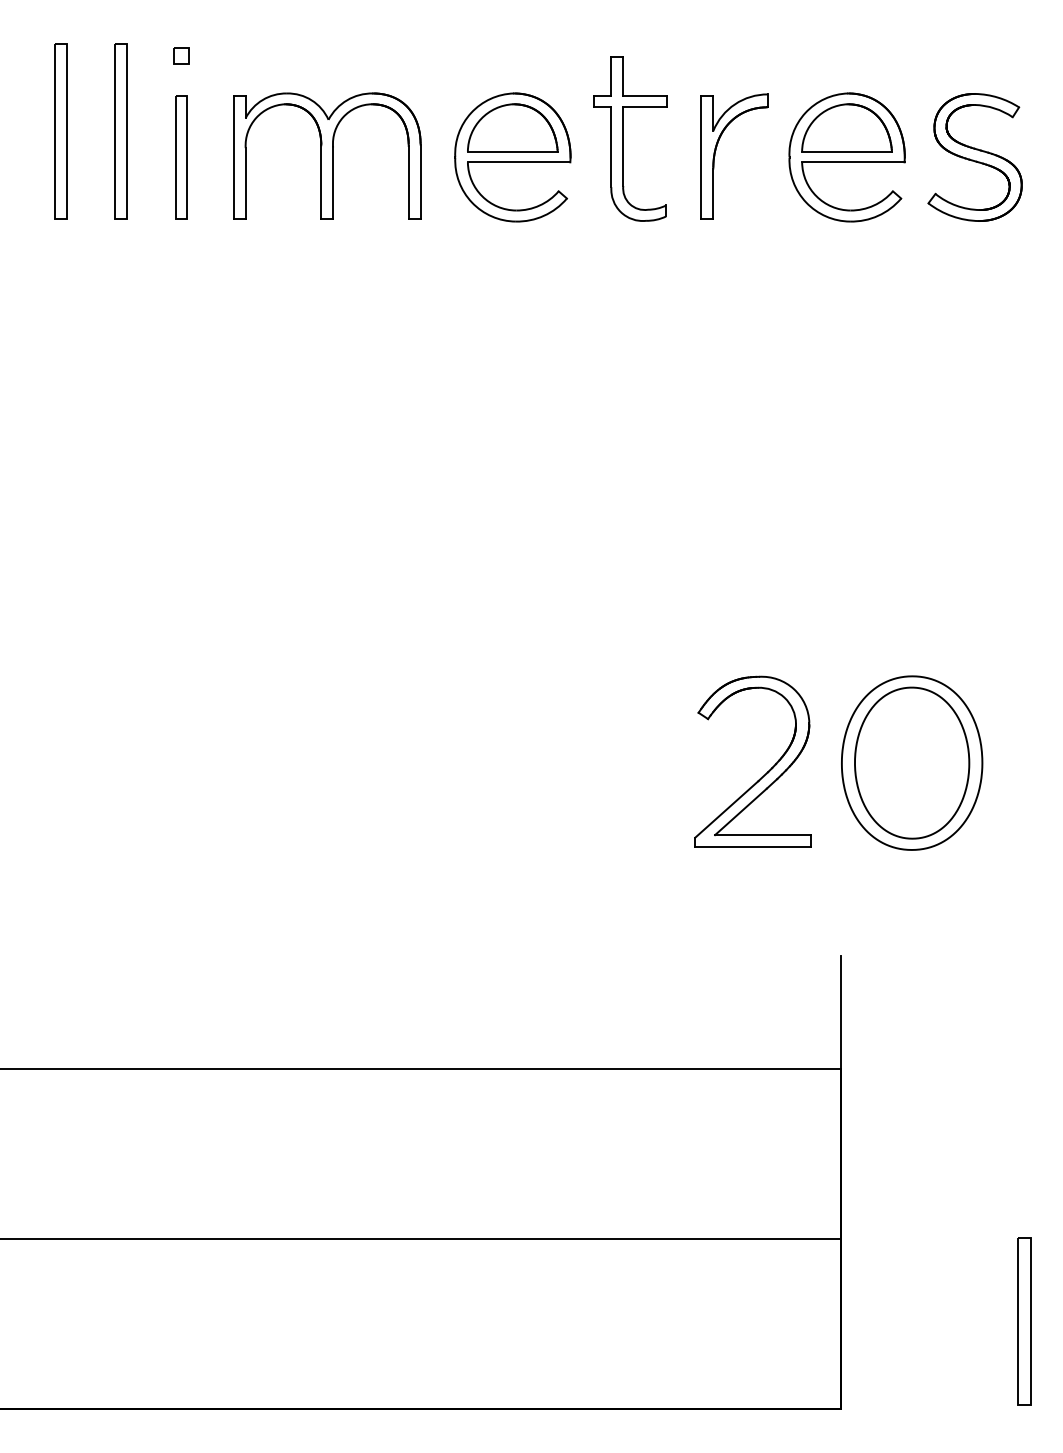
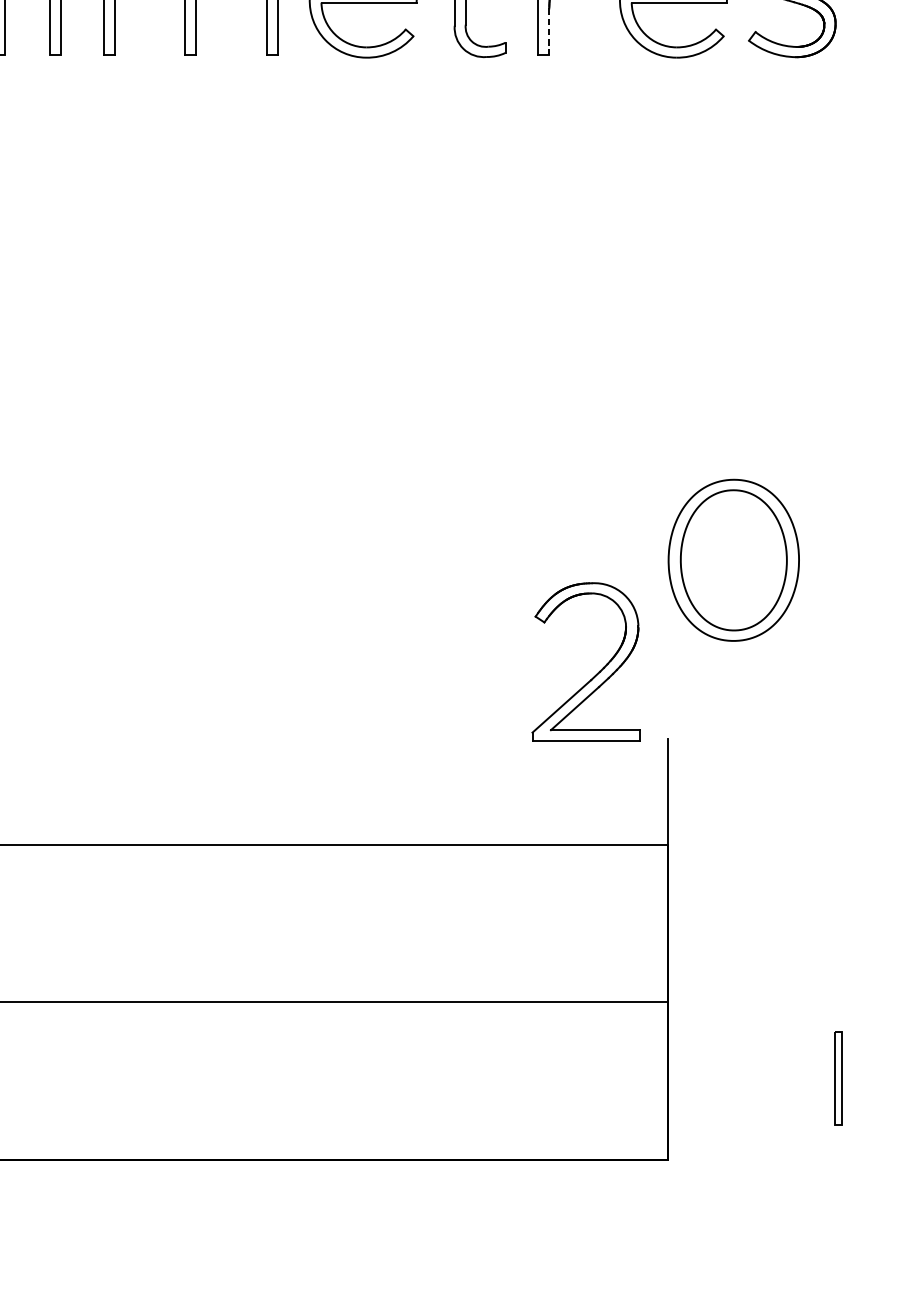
line: (713, 194) -> (549, 32), solid -> dashed
part: (765, 773) -> (597, 672), moved
part: (1024, 1321) -> (838, 1078), size x0.6

